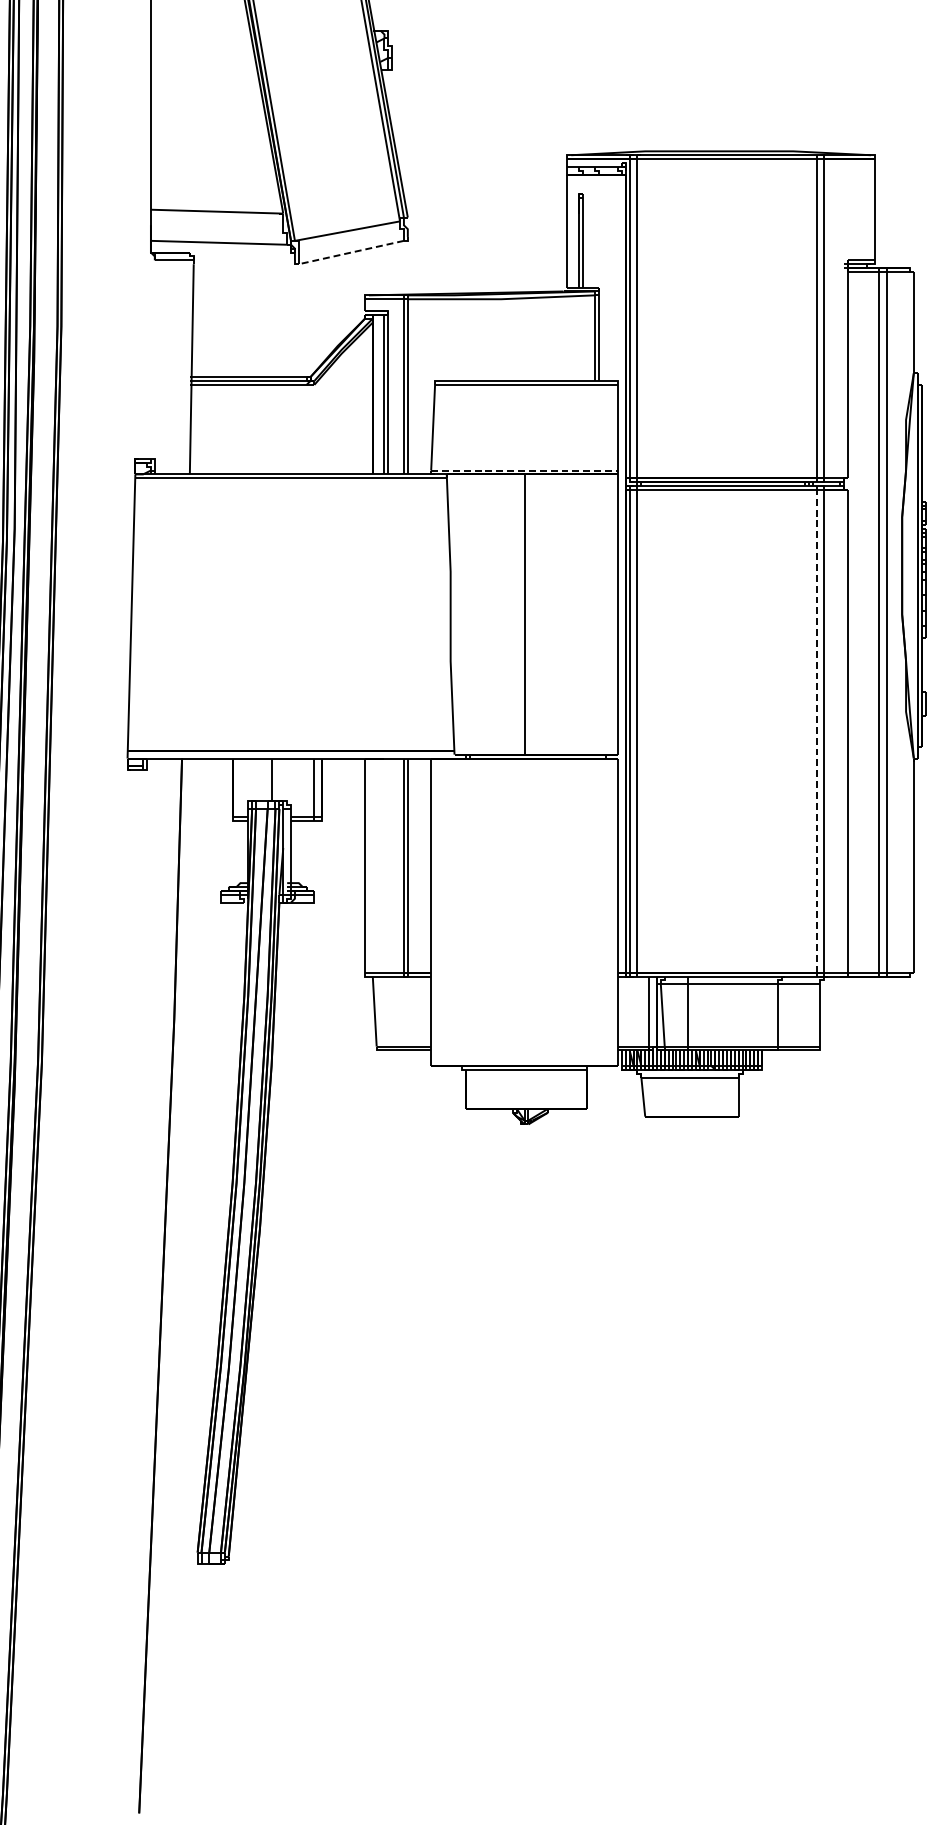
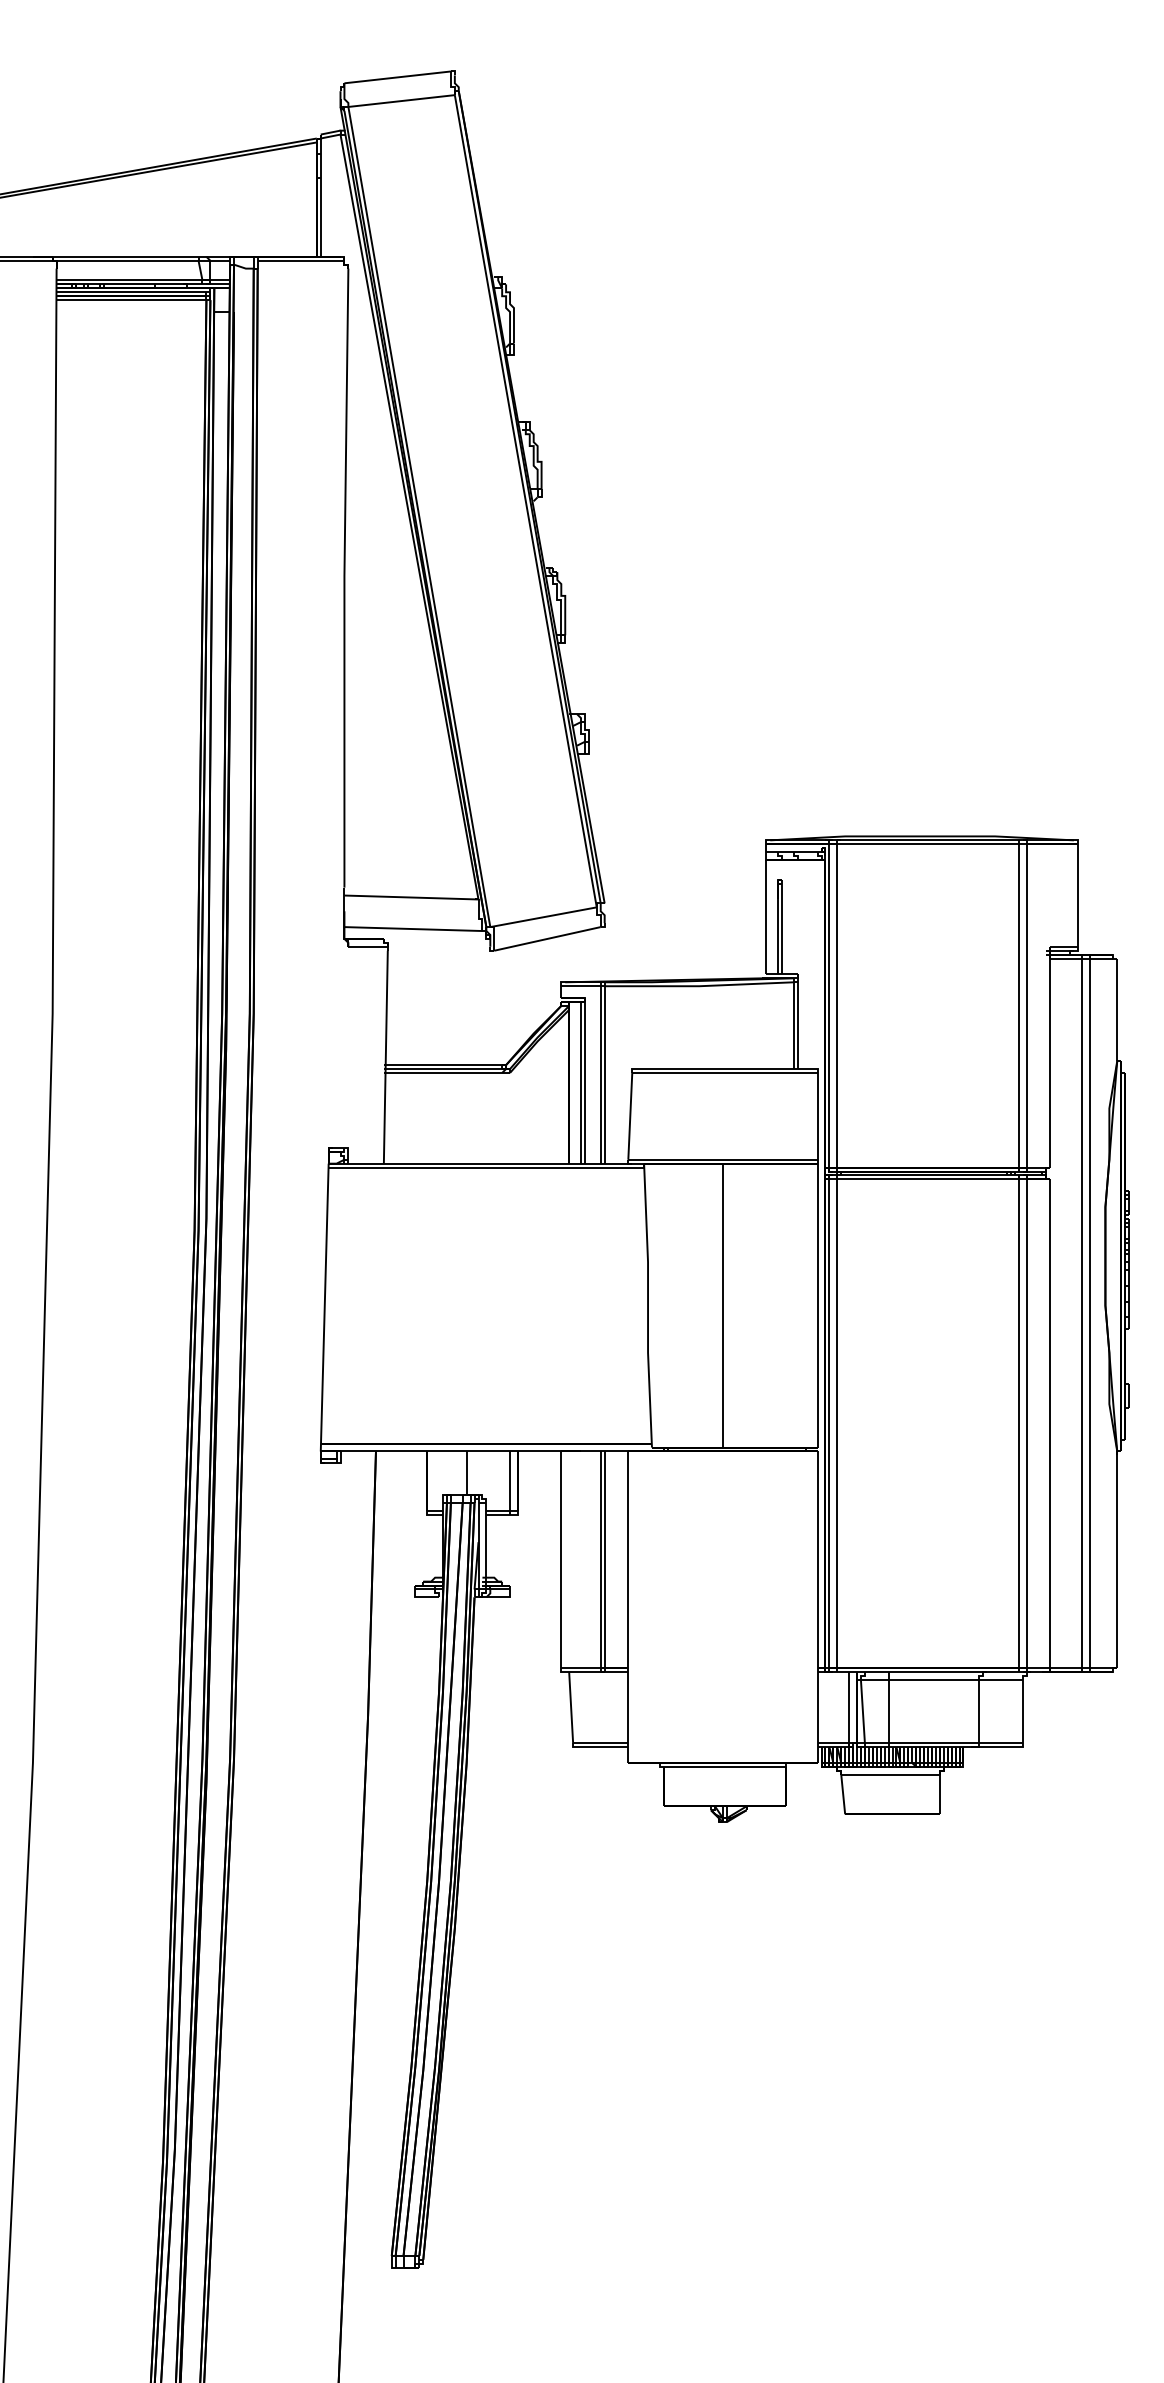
line: (351, 252) -> (547, 938), dashed -> solid
line: (524, 470) -> (722, 1159), dashed -> solid
line: (816, 730) -> (1018, 1423), dashed -> solid

